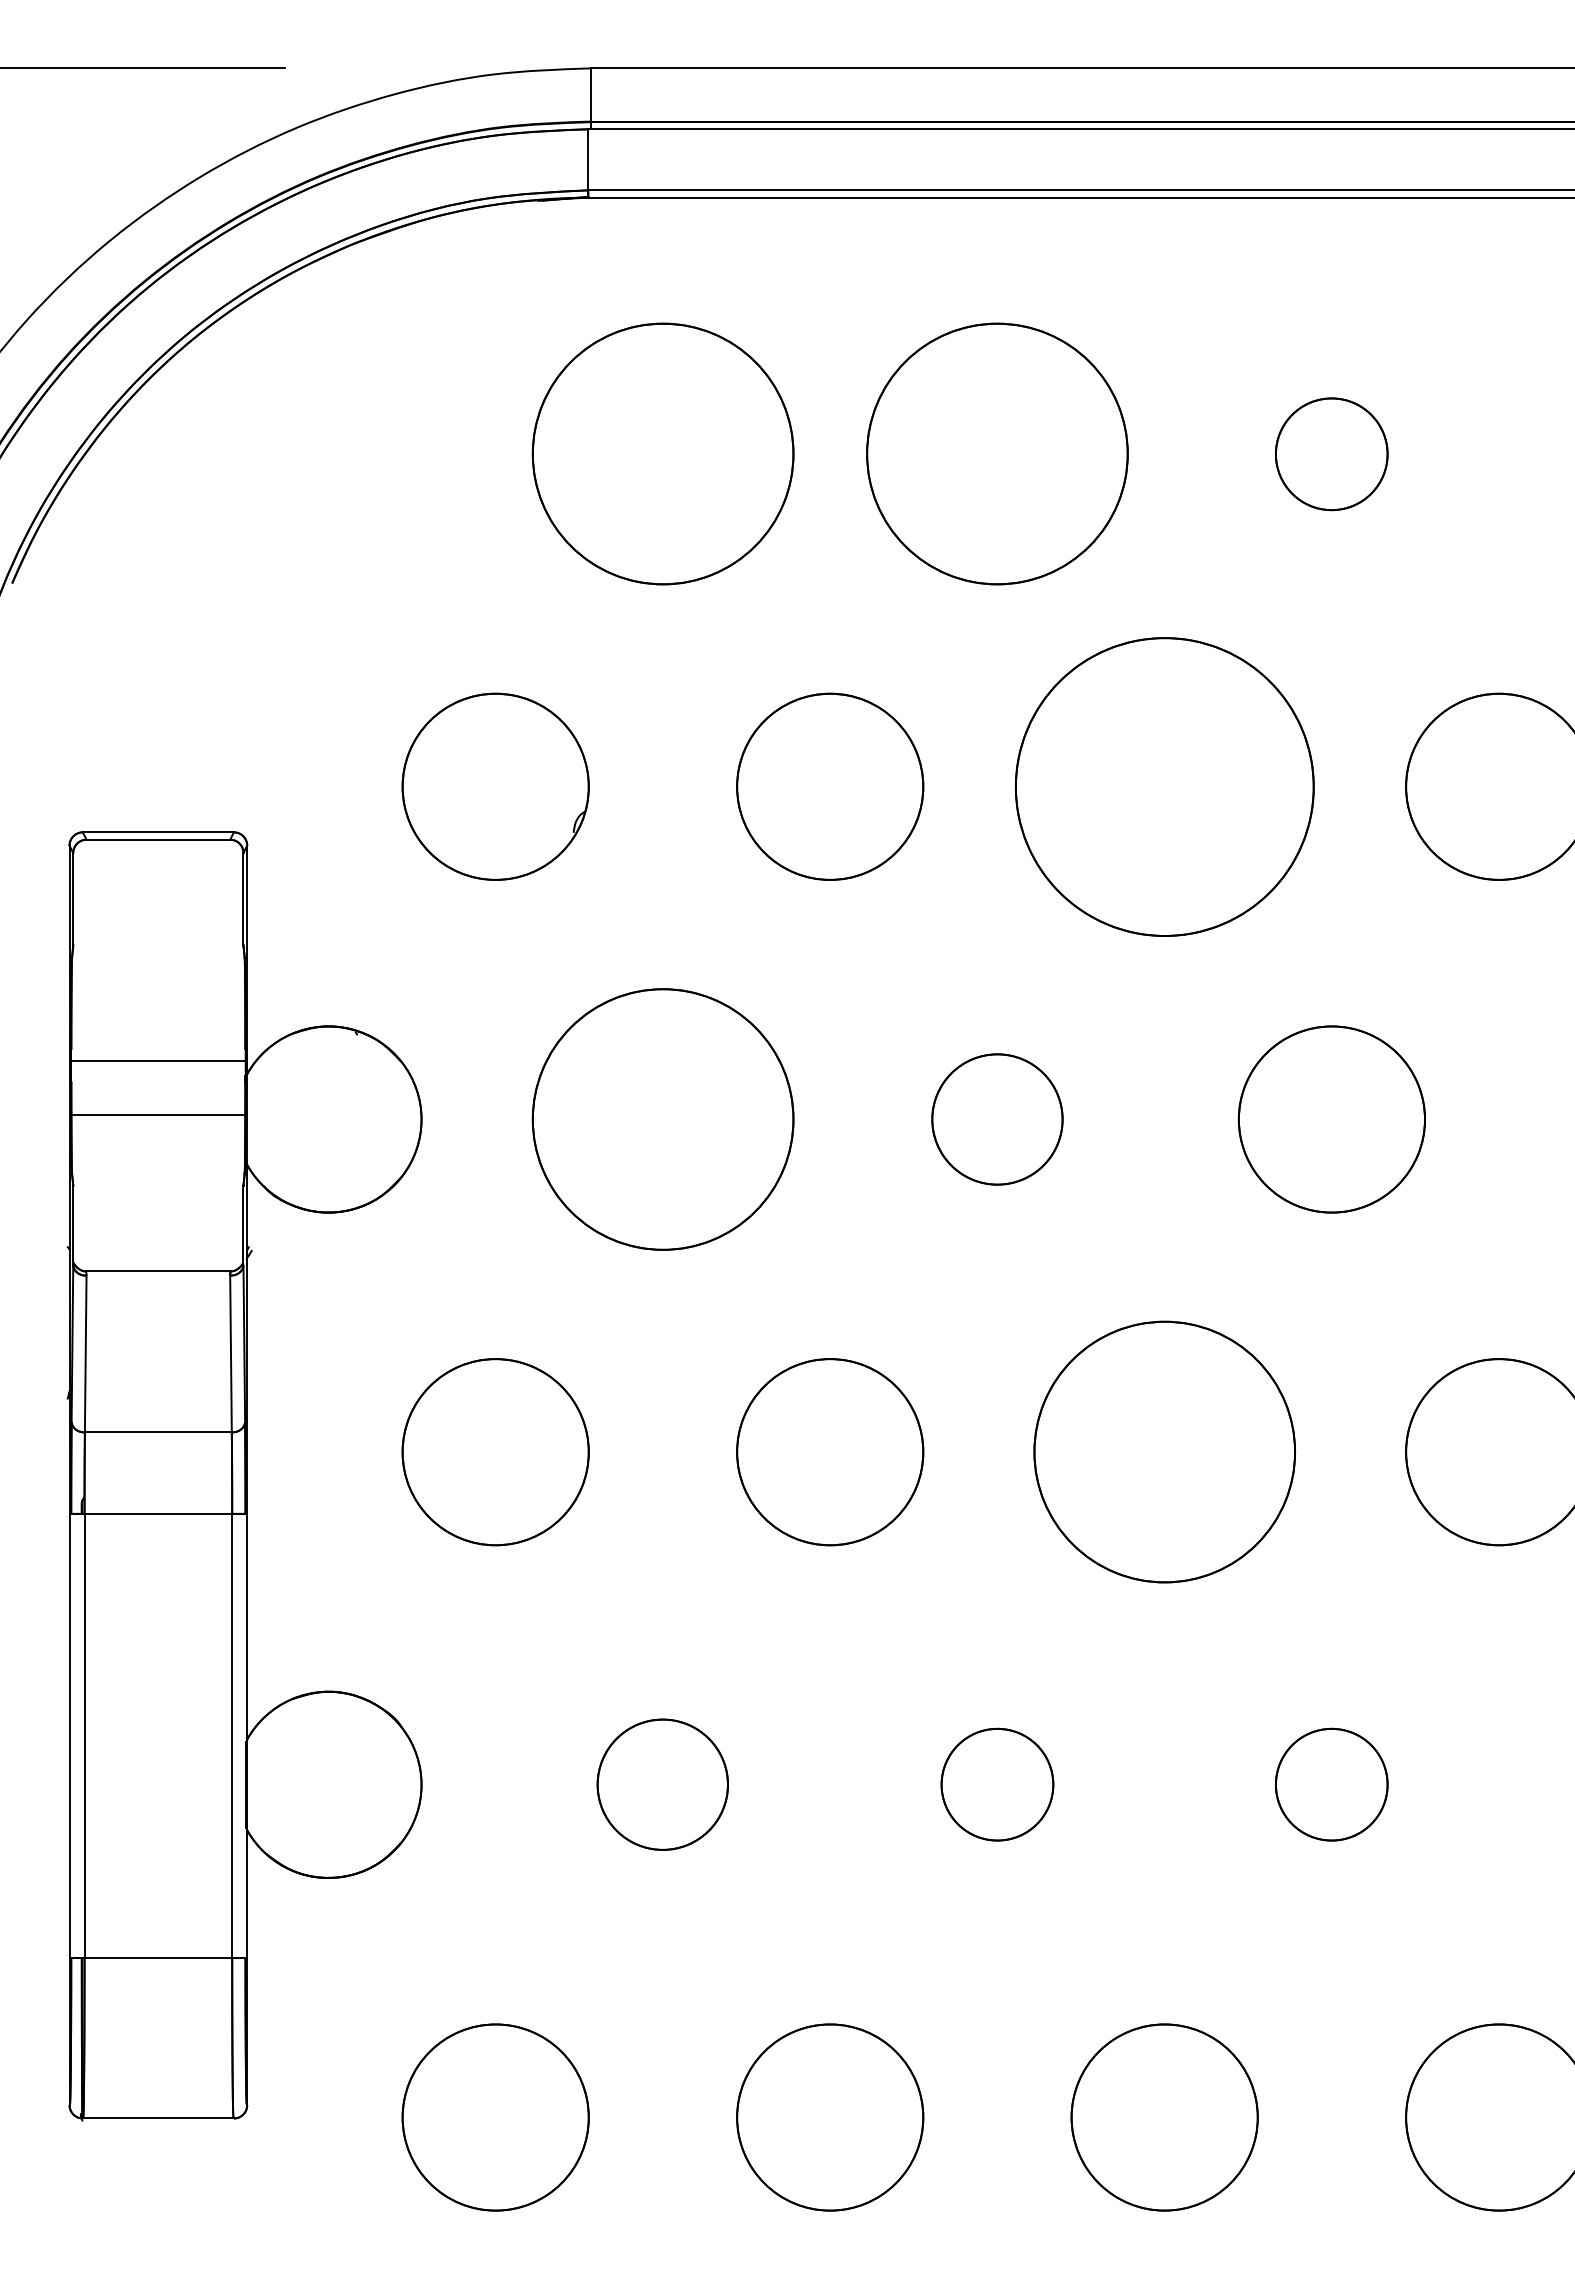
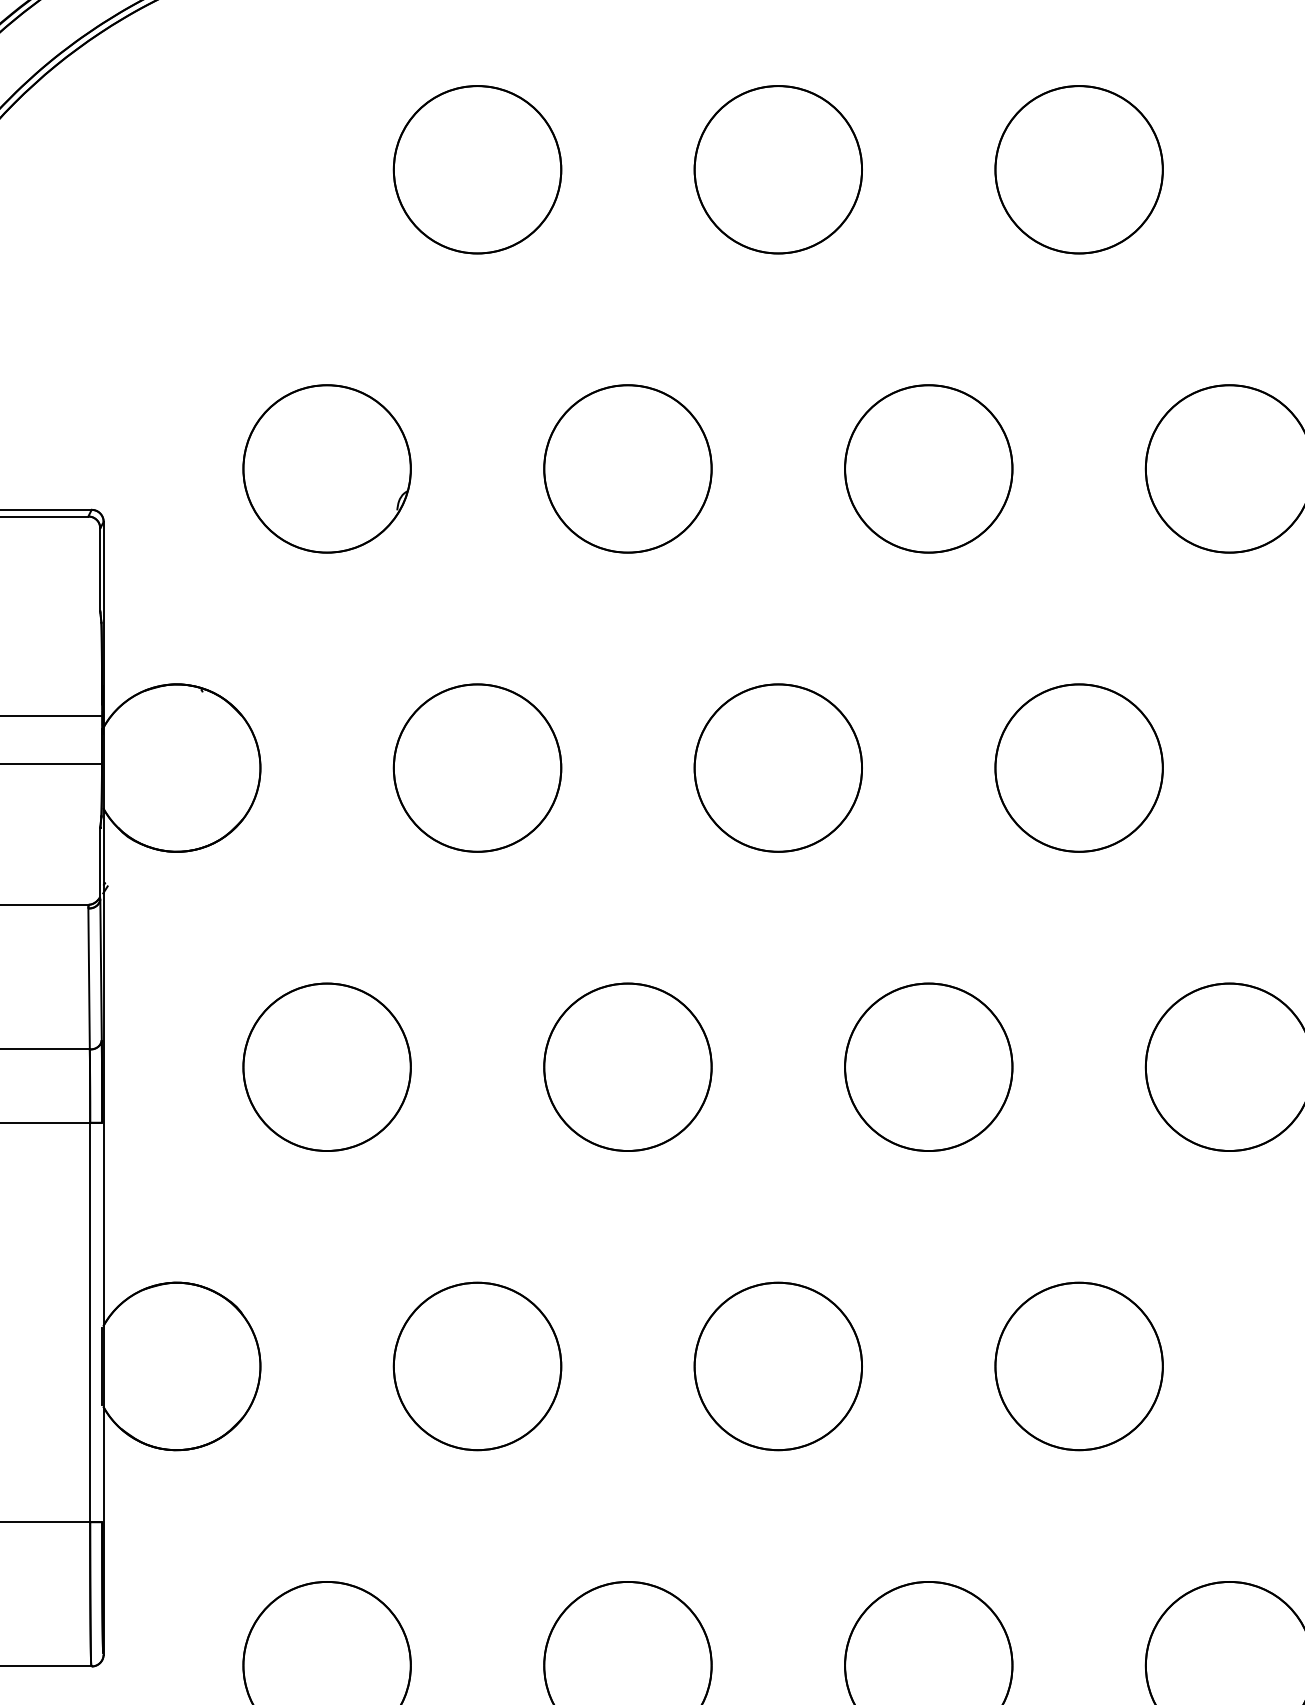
circle: (662, 454) -> (477, 170), size x0.71
circle: (997, 454) -> (778, 170), size x0.71
circle: (1331, 454) -> (1078, 170), size x1.67
circle: (1164, 786) -> (928, 468), size x0.62
circle: (662, 1119) -> (477, 768), size x0.71
circle: (997, 1119) -> (778, 768), size x1.43
circle: (1164, 1452) -> (928, 1067), size x0.71
circle: (662, 1784) -> (477, 1366), size x1.43
circle: (997, 1784) -> (778, 1366), size x1.67
circle: (1331, 1784) -> (1078, 1366), size x1.67

